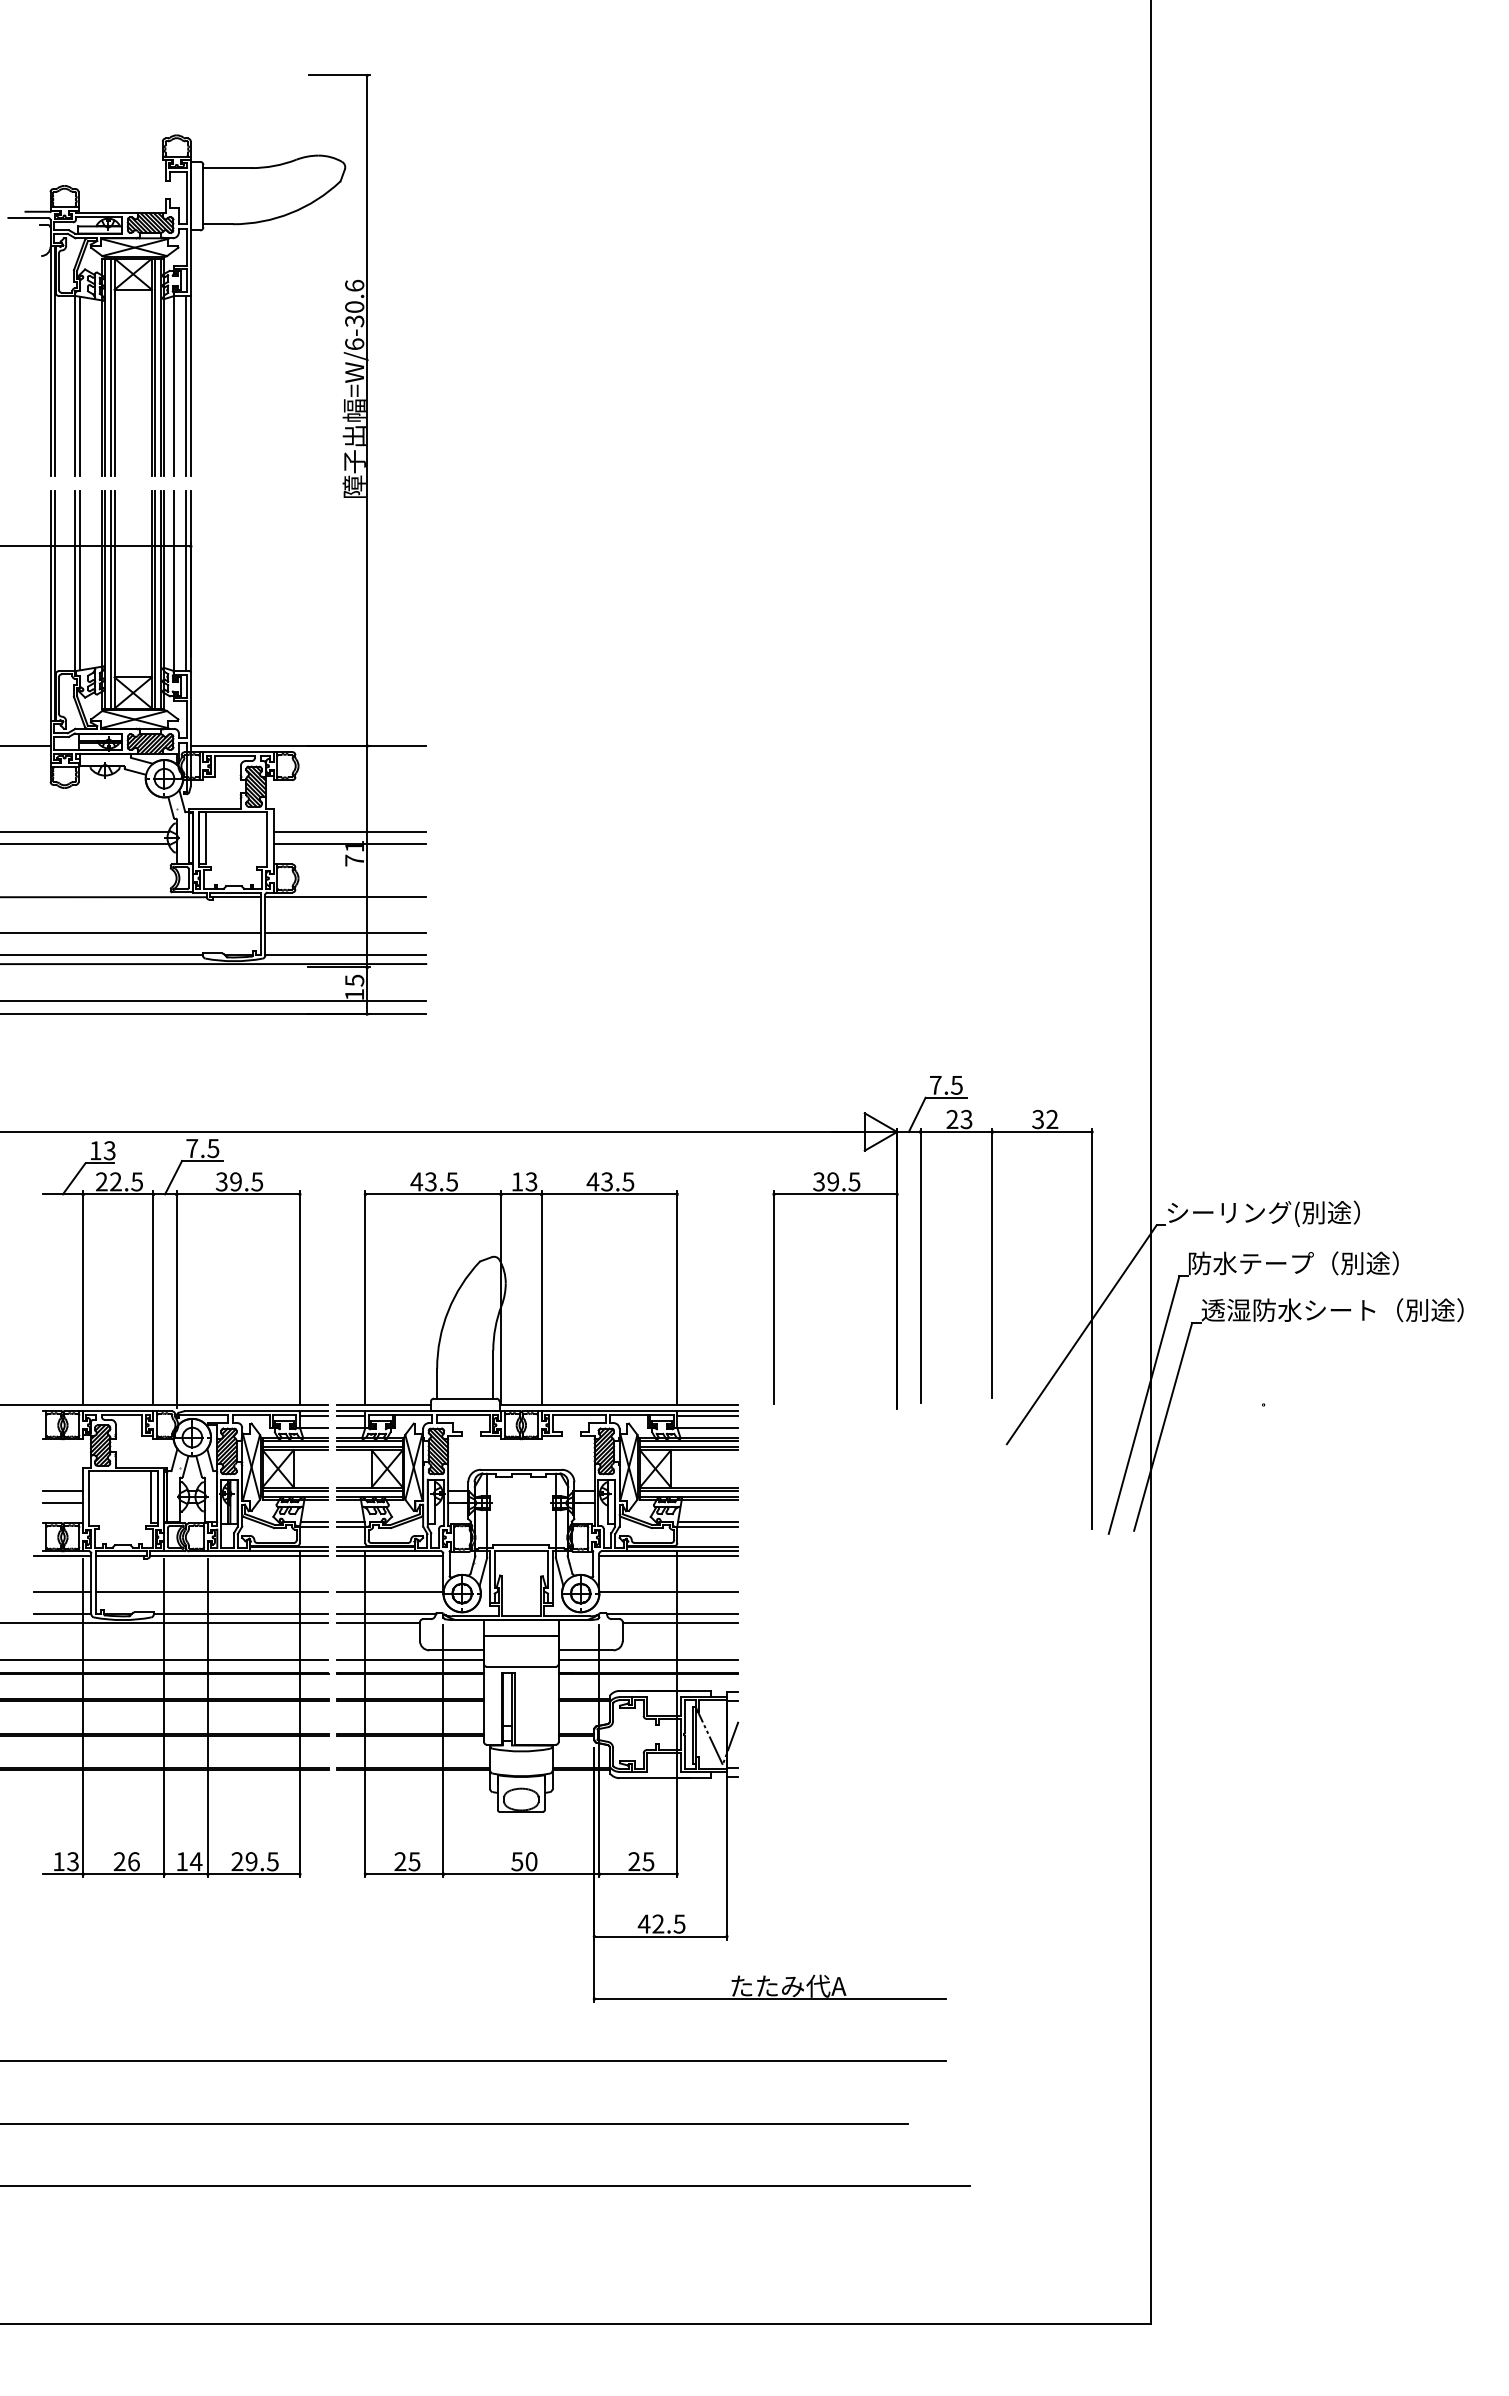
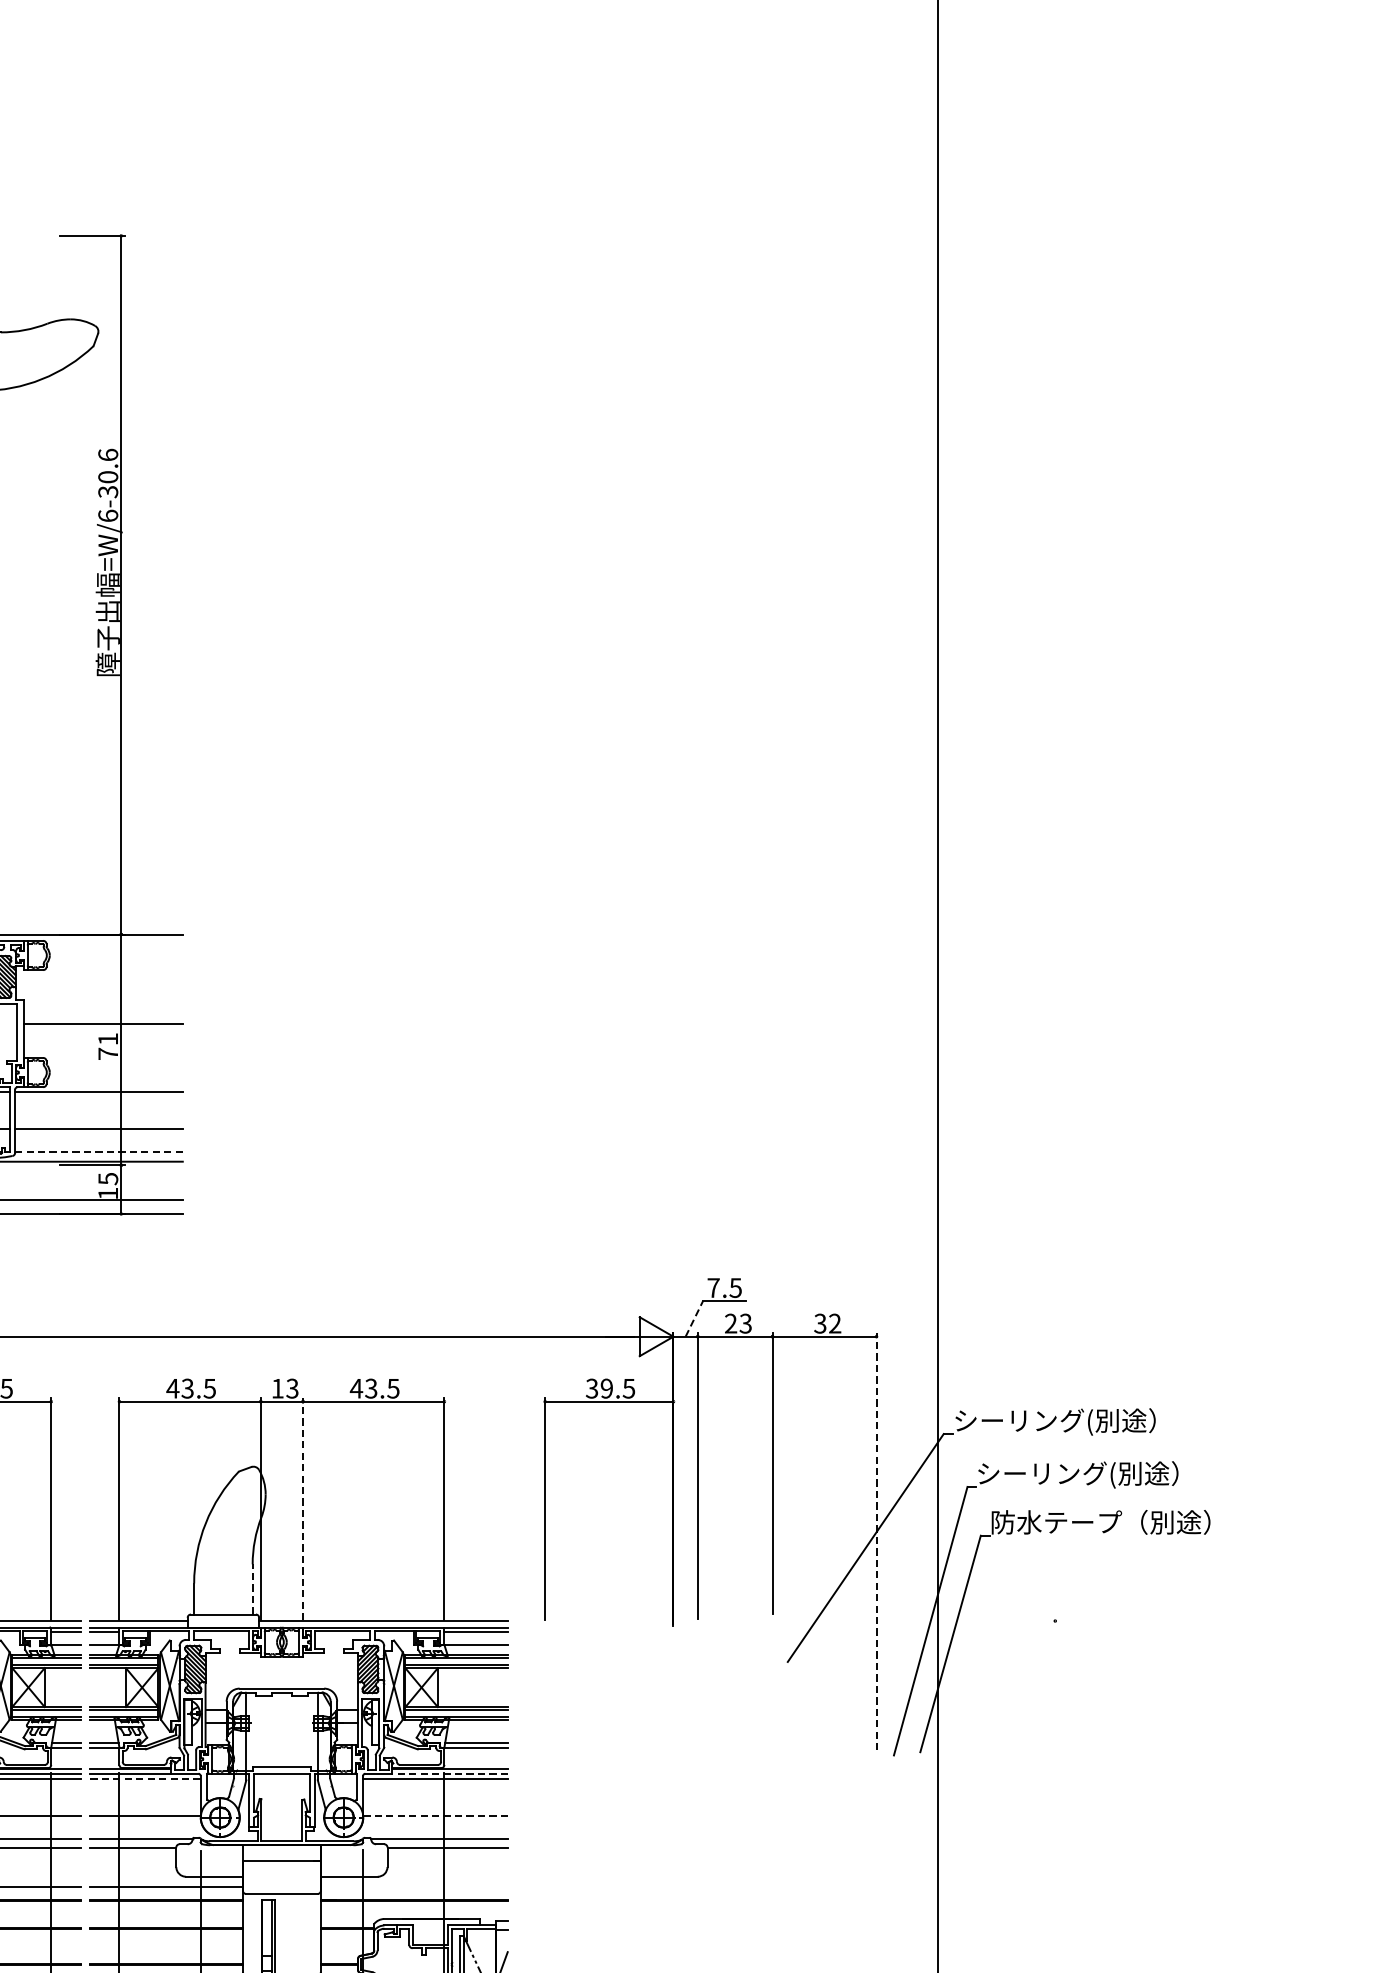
line: (349, 844) -> (102, 1037), removed
line: (345, 954) -> (98, 1151), solid -> dashed
line: (917, 1114) -> (694, 1318), solid -> dashed
text: (1293, 1264) -> (1086, 1474), 防水テープ（別途） -> シーリング(別途）
line: (541, 1297) -> (302, 1509), solid -> dashed
text: (1332, 1310) -> (1127, 1522), 透湿防水シート（別途） -> 防水テープ（別途）
line: (1092, 1328) -> (876, 1541), solid -> dashed
line: (493, 1374) -> (252, 1589), solid -> dashed
line: (682, 1551) -> (449, 1773), solid -> dashed
line: (389, 1556) -> (144, 1778), solid -> dashed
line: (668, 1592) -> (435, 1816), solid -> dashed
line: (648, 1660) -> (414, 1887), removed

